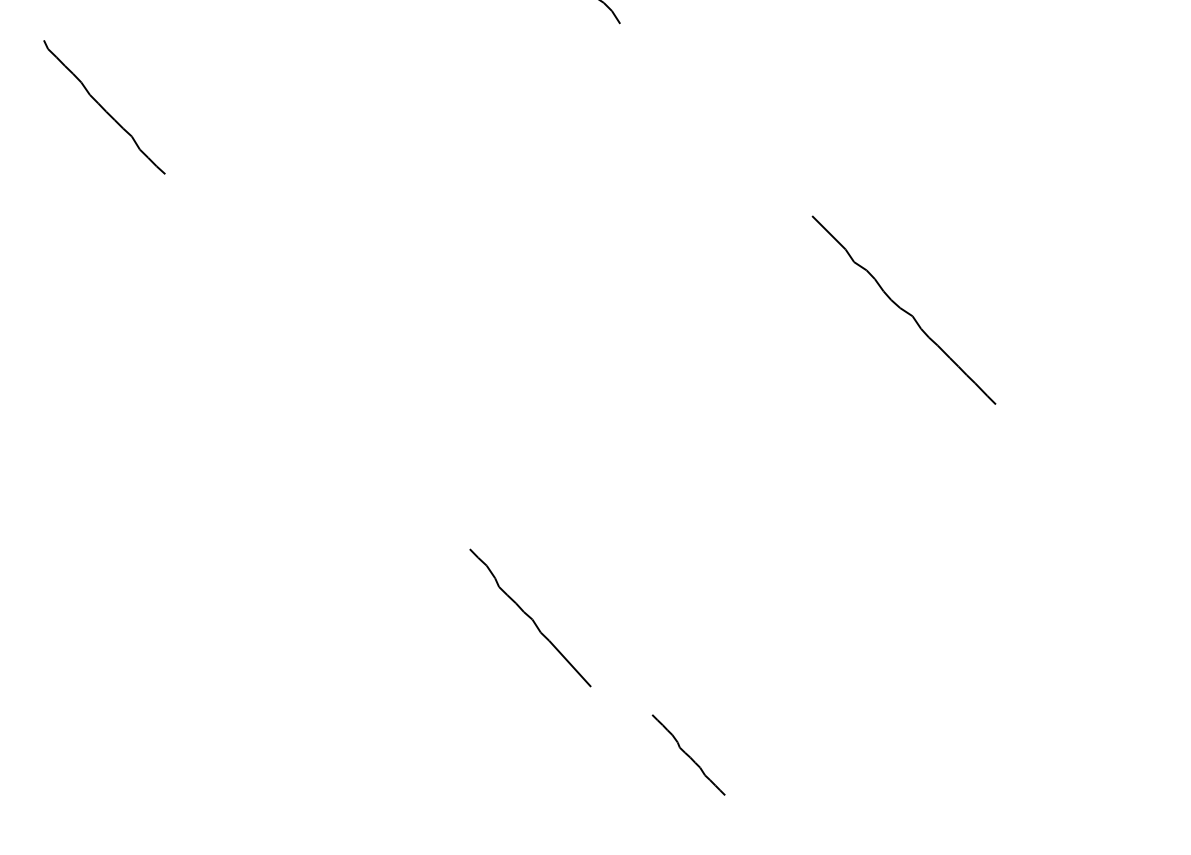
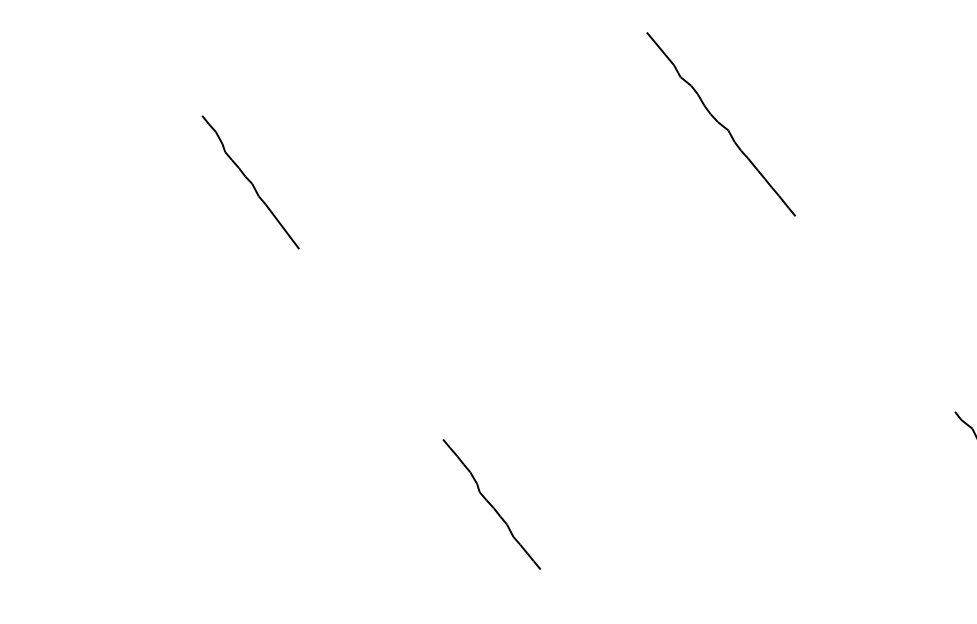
part: (530, 617) -> (250, 181), moved
part: (688, 754) -> (491, 503), size x1.67

